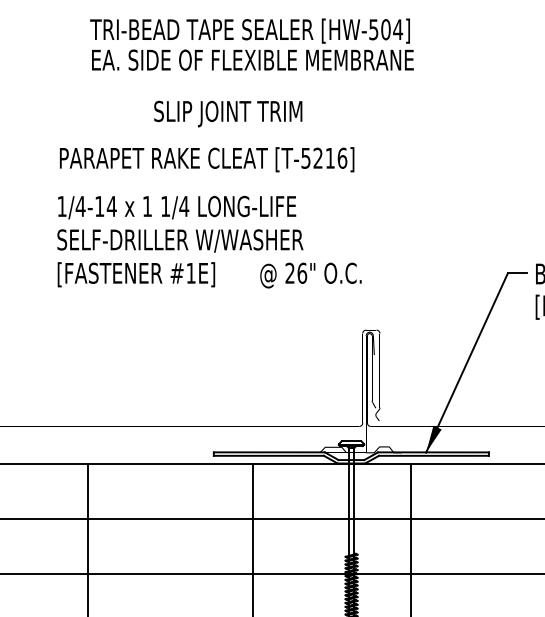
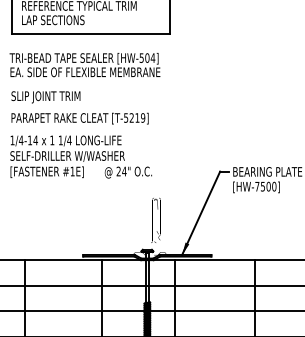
text: (250, 45) -> (84, 65), moved
text: (227, 114) -> (45, 97), moved
text: (343, 157) -> (143, 117), [T-5216] -> [T-5219]
text: (302, 273) -> (124, 171), 26" -> 24"

